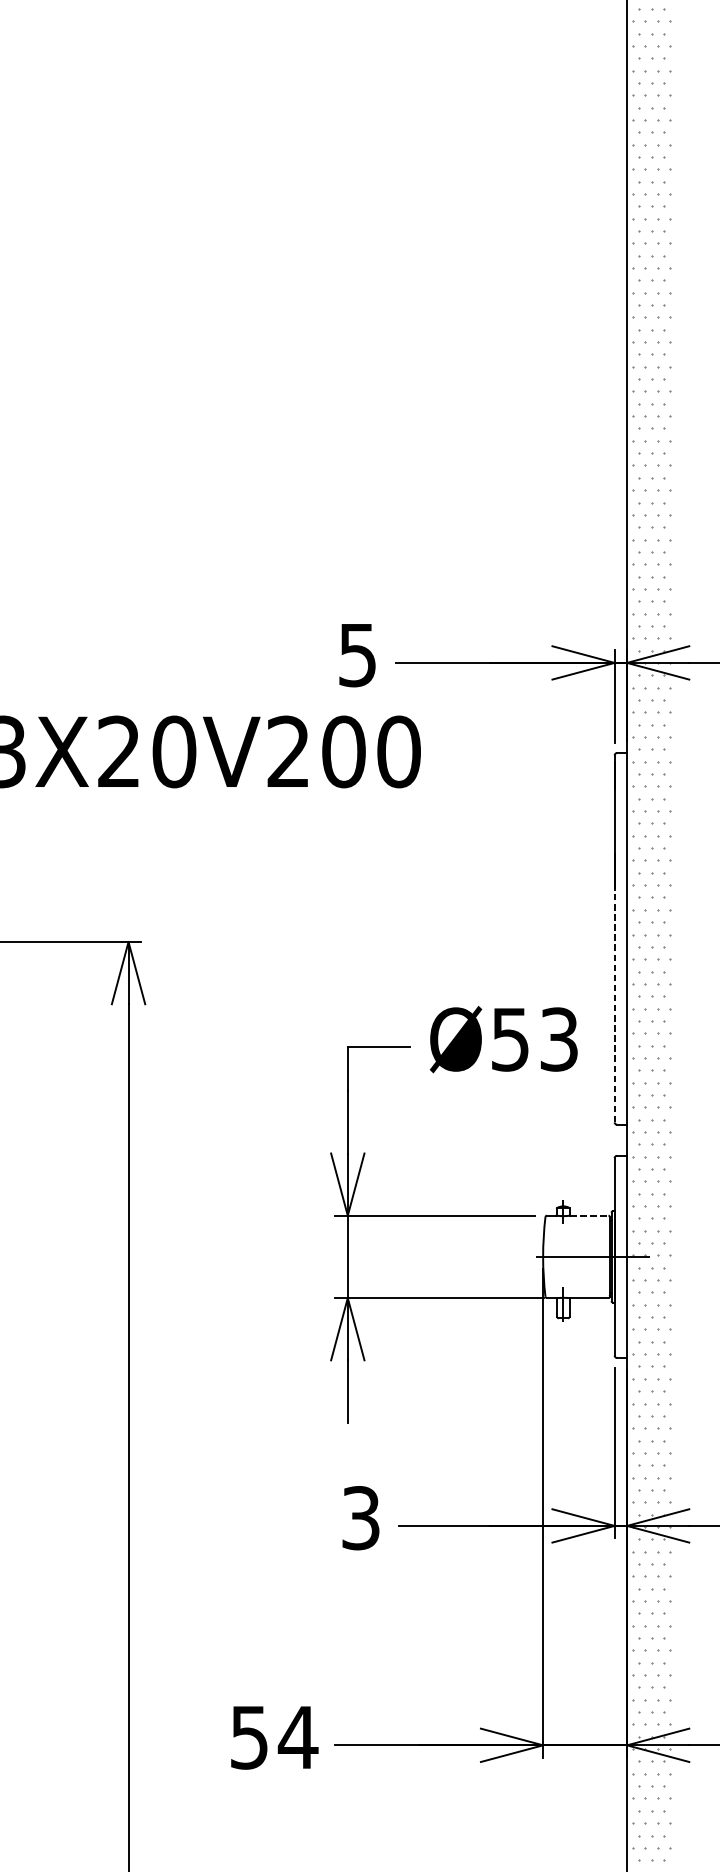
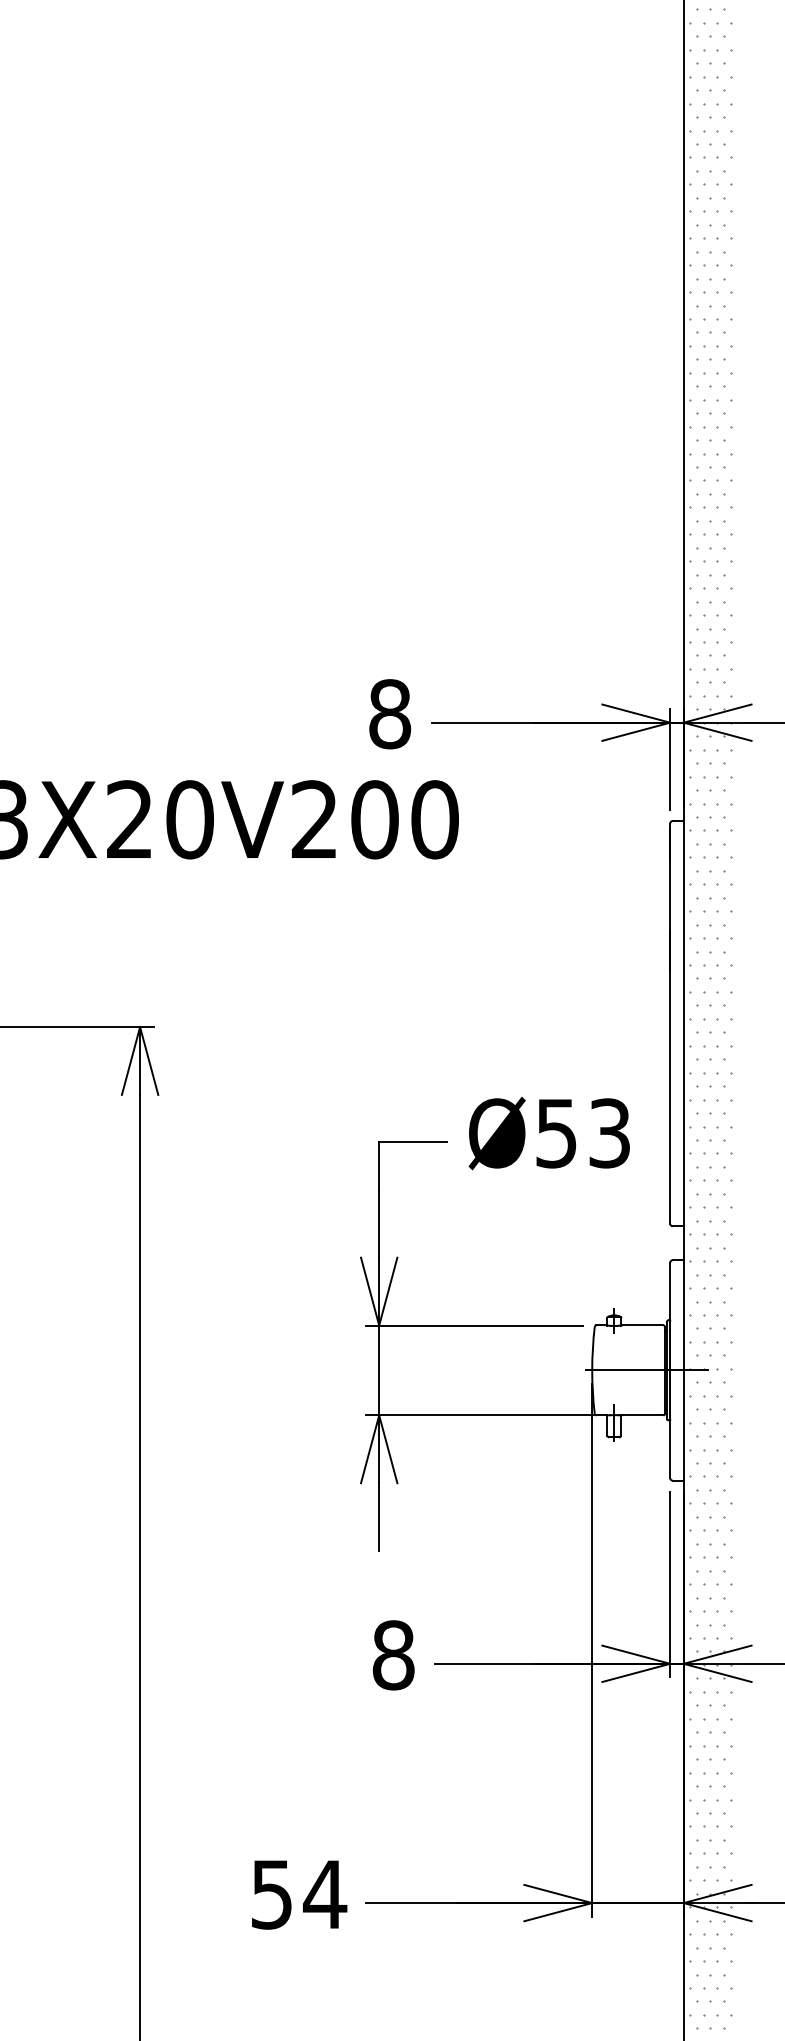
text: (358, 655) -> (390, 714), 5 -> 8
line: (614, 1006) -> (670, 1097), dashed -> solid
line: (589, 1215) -> (642, 1325), dashed -> solid
text: (360, 1518) -> (393, 1655), 3 -> 8

